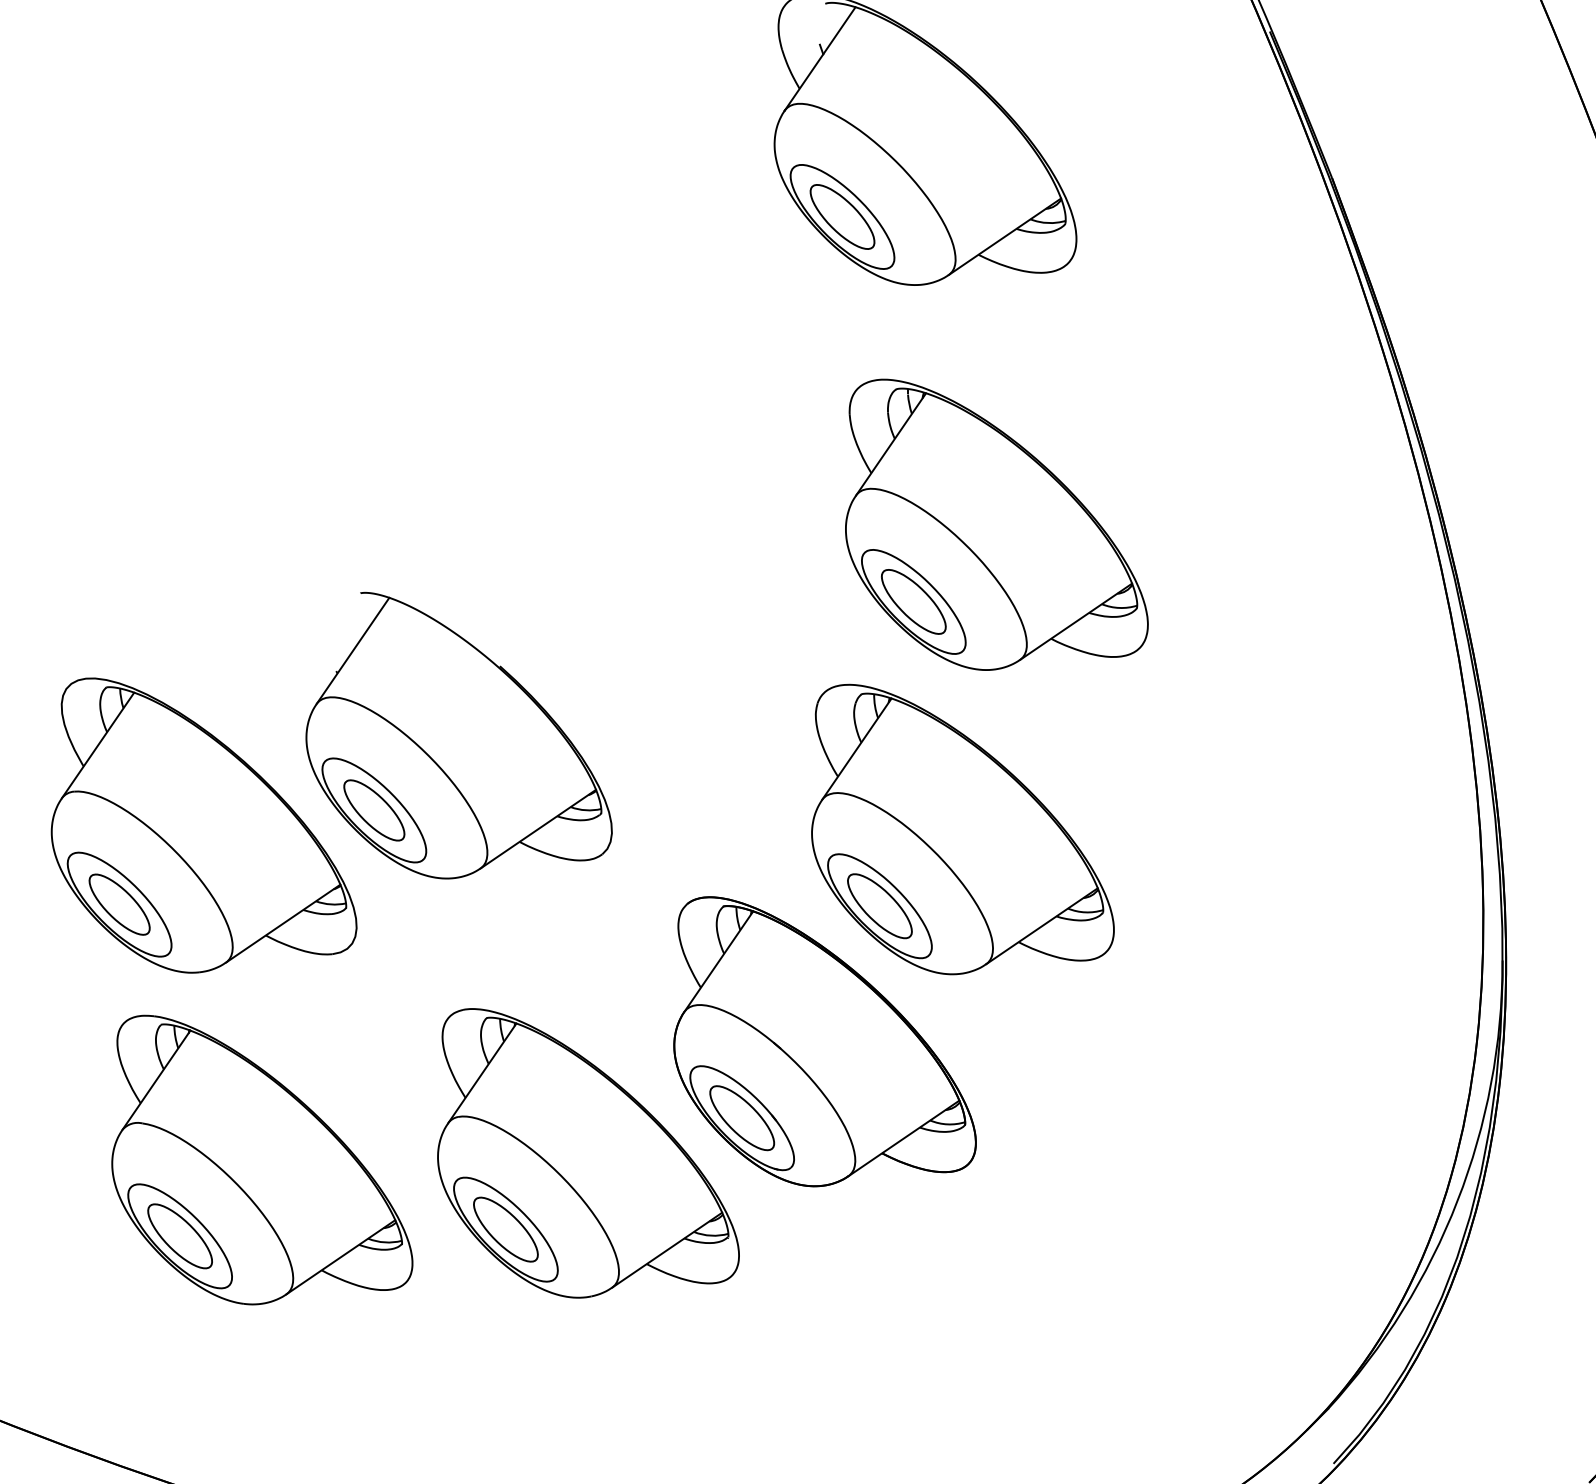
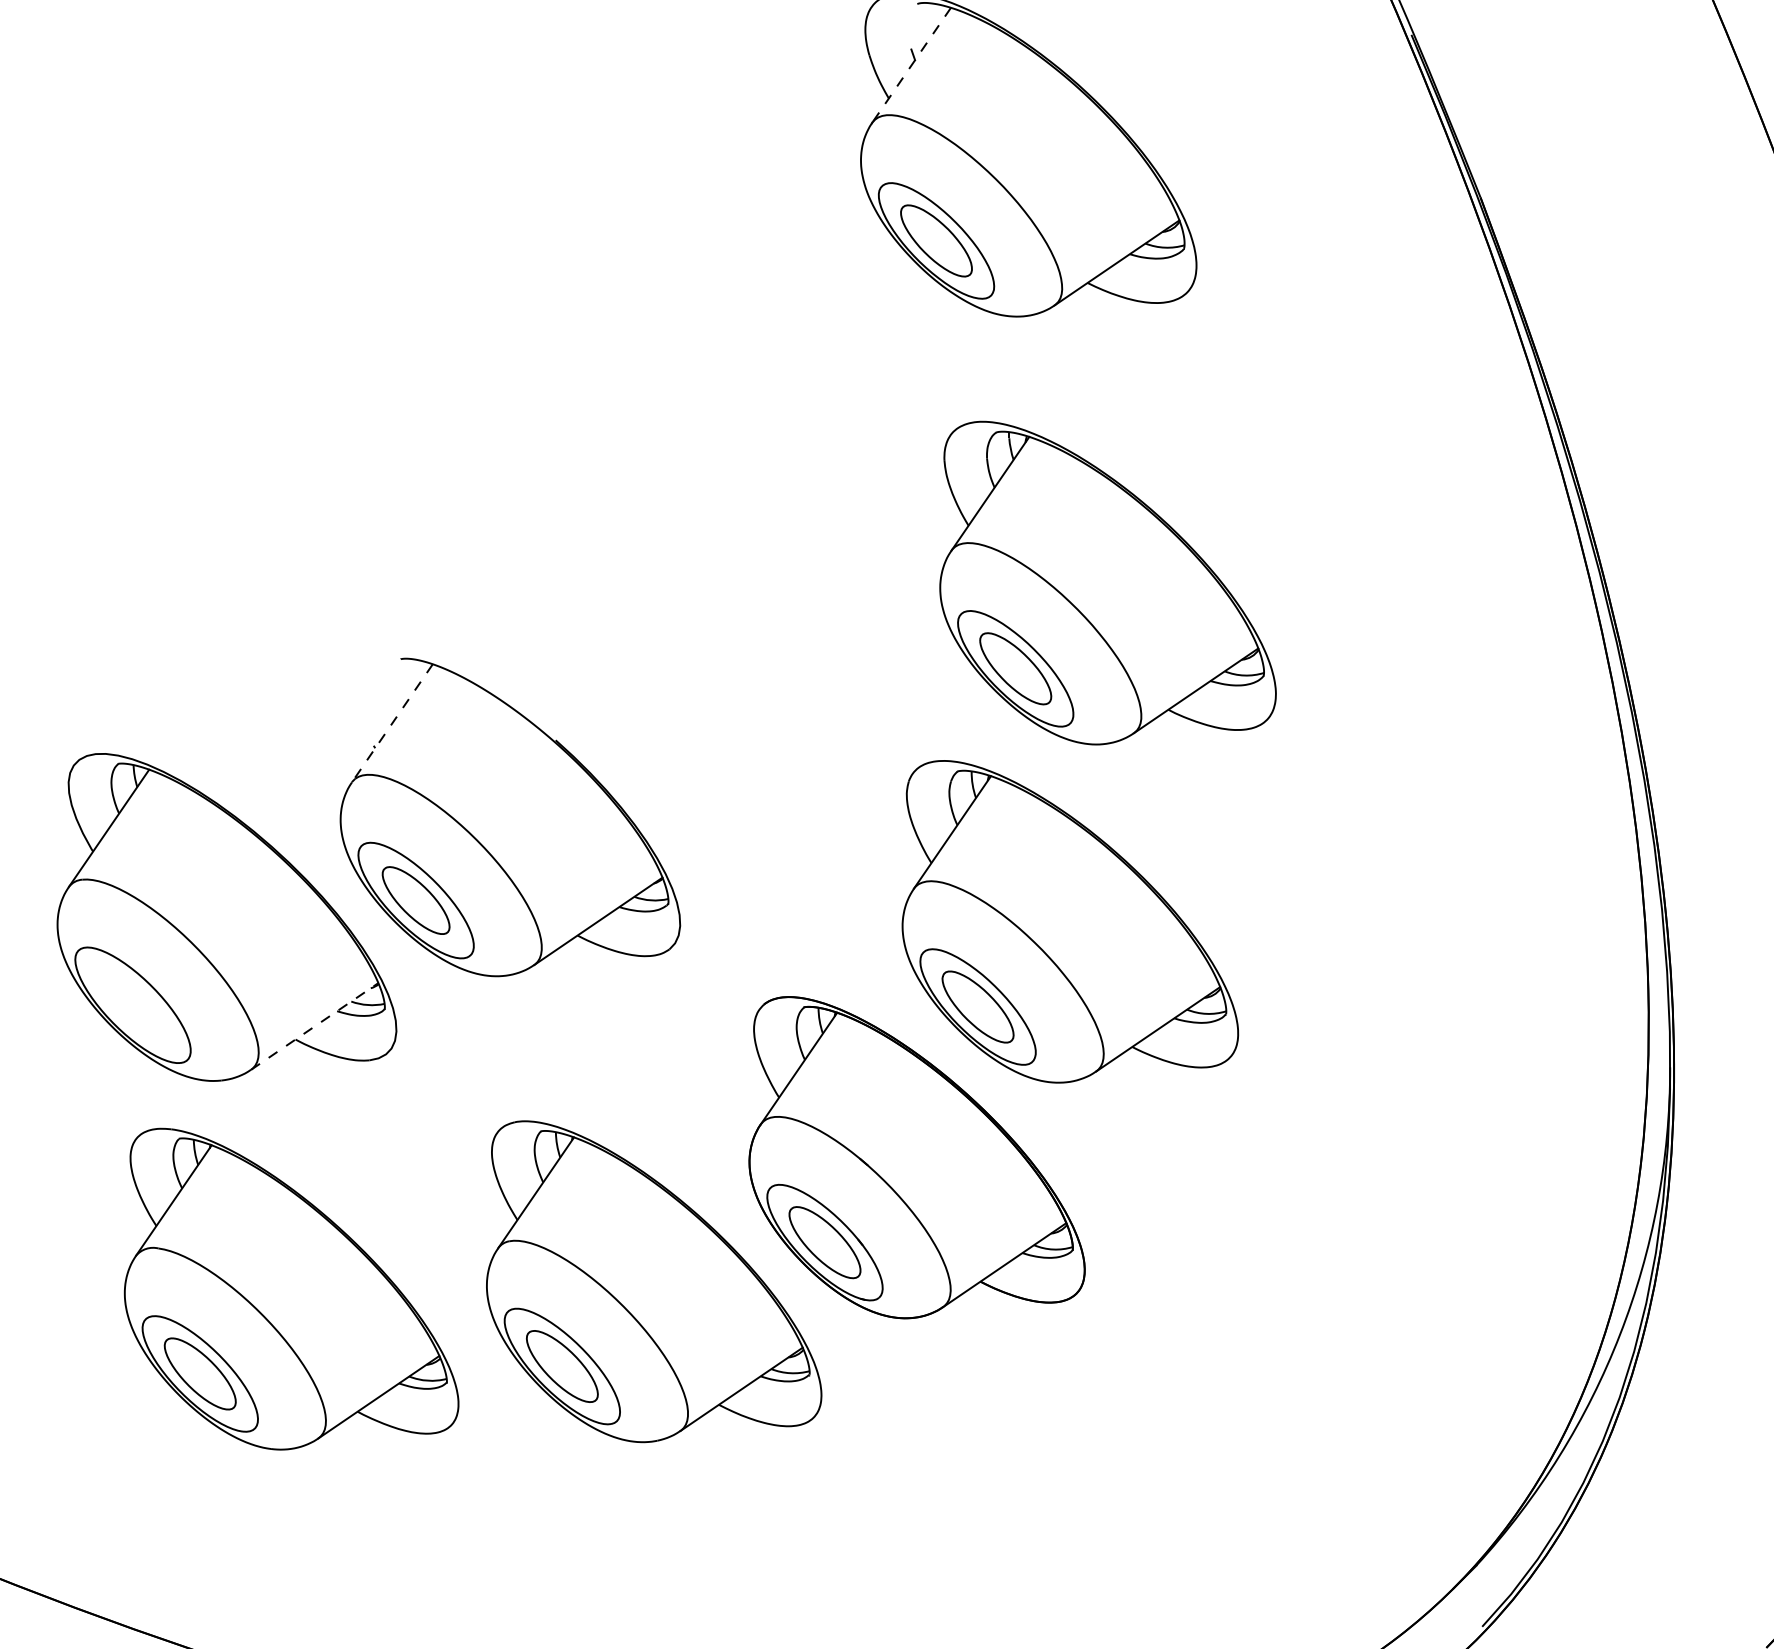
line: (820, 59) -> (911, 65), solid -> dashed
line: (353, 651) -> (392, 723), solid -> dashed
part: (119, 903) -> (132, 1004), removed
line: (282, 923) -> (314, 1026), solid -> dashed

